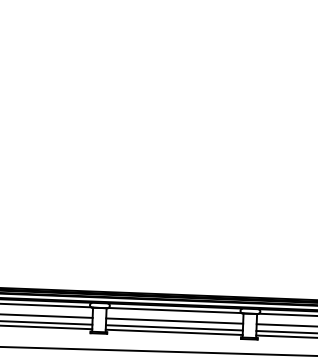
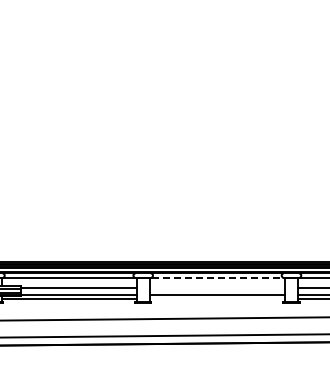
line: (175, 310) -> (217, 277), solid -> dashed
line: (173, 321) -> (216, 288), removed
line: (173, 332) -> (216, 299), removed

